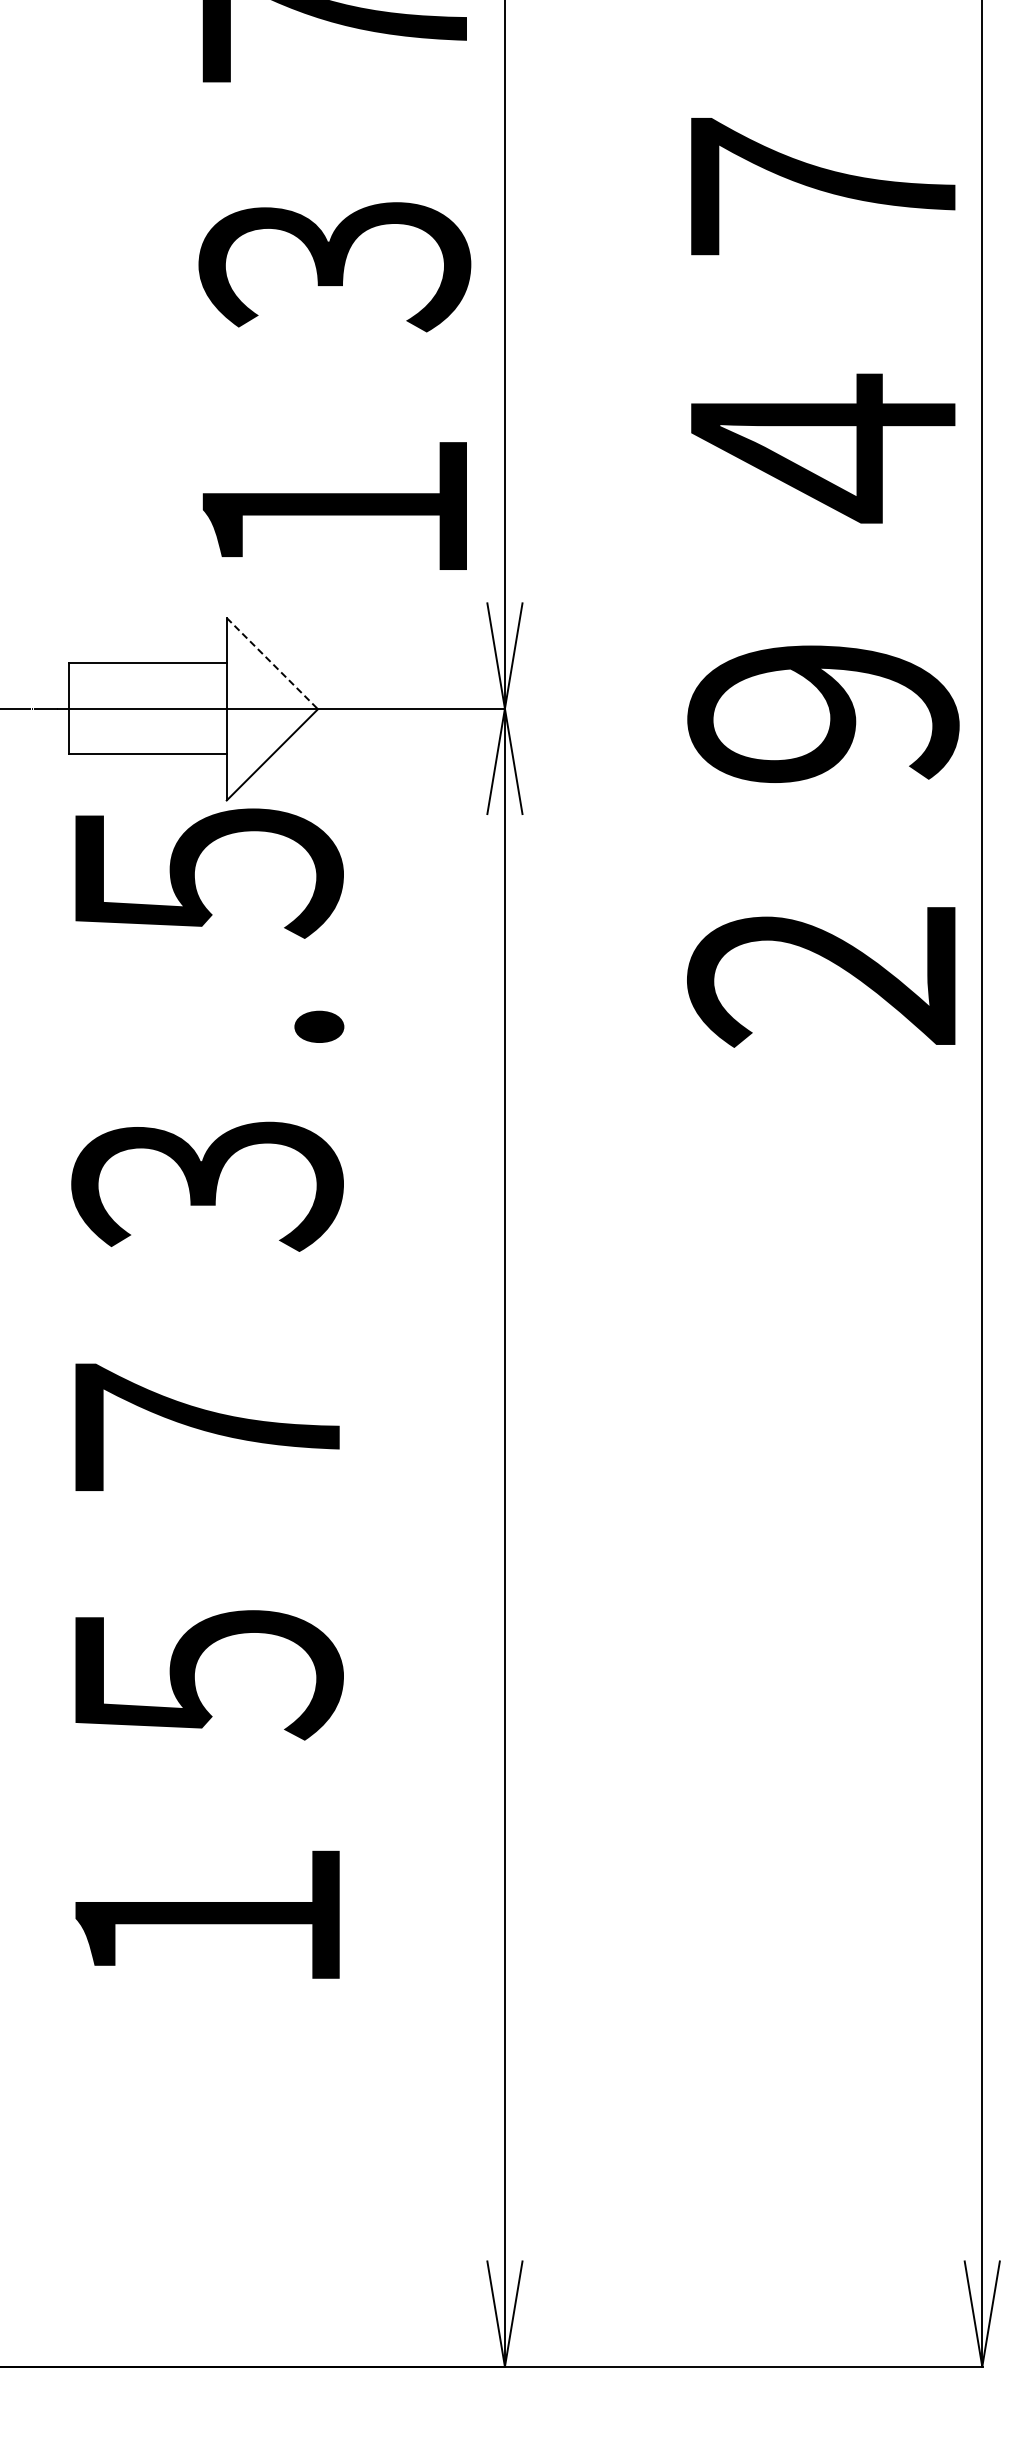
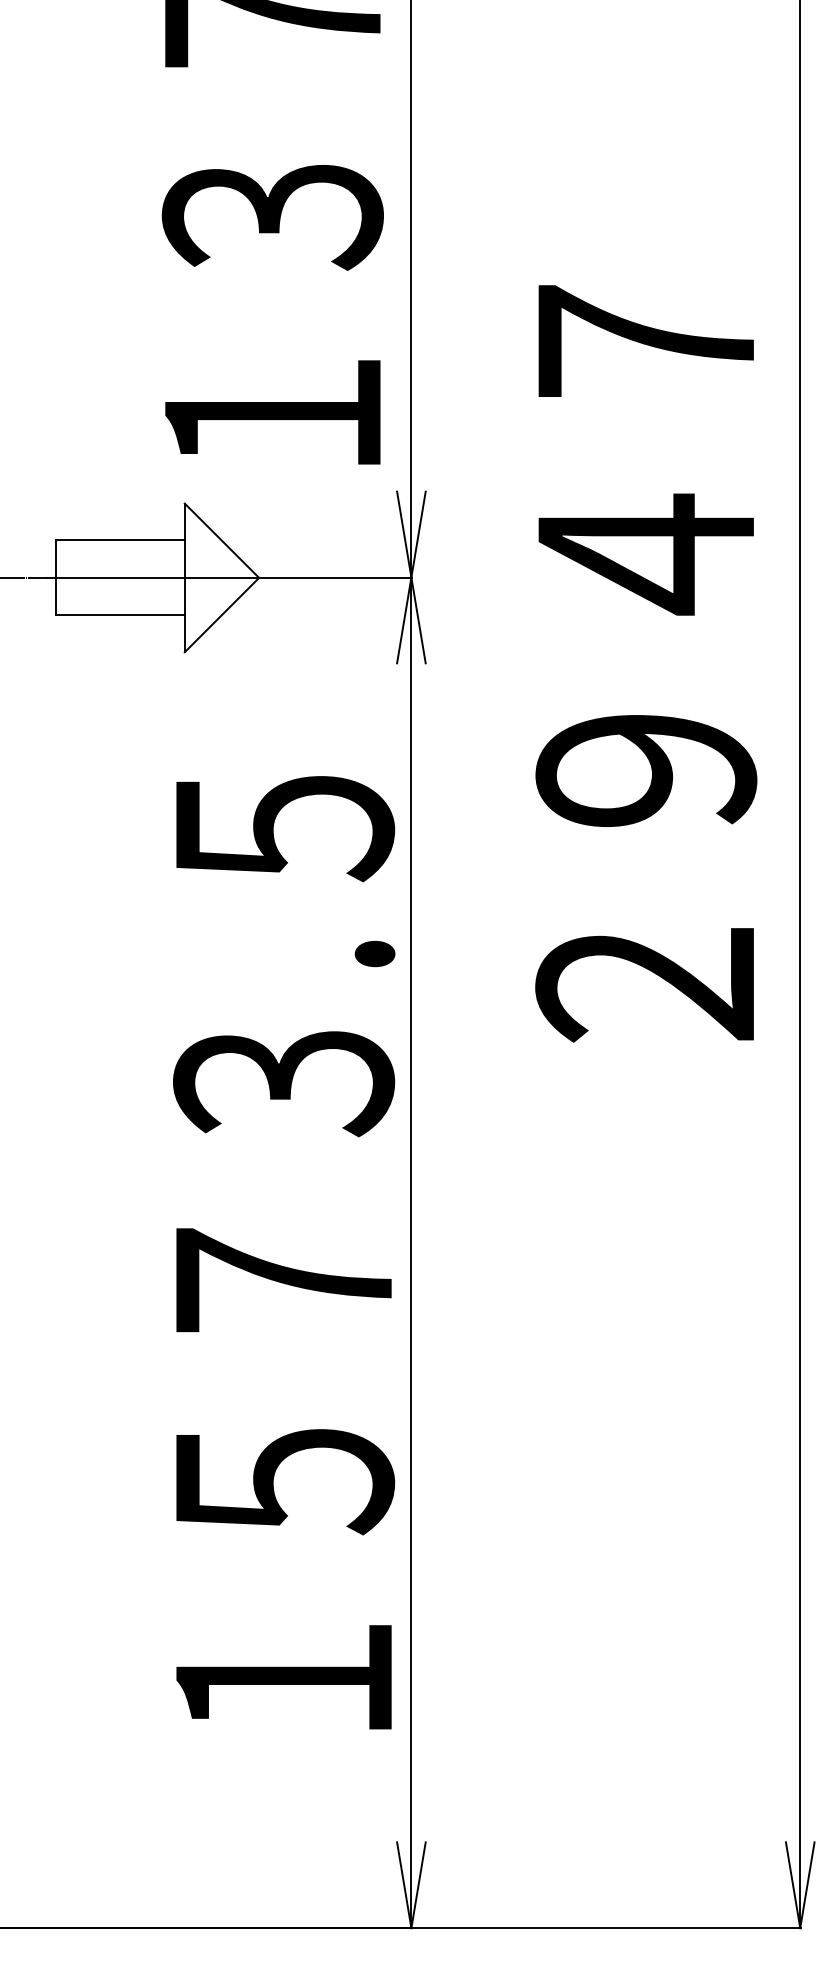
text: (823, 582) -> (646, 663), moved
line: (272, 663) -> (222, 540), dashed -> solid
text: (207, 1393) -> (283, 1252), moved

